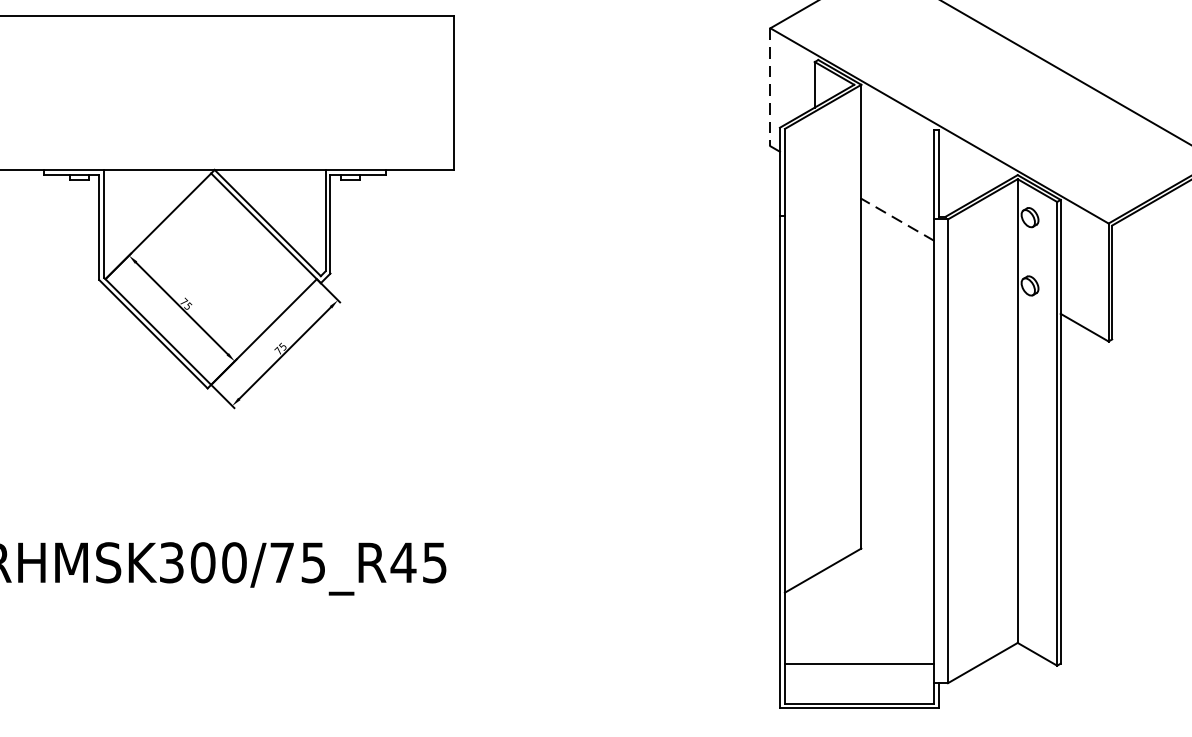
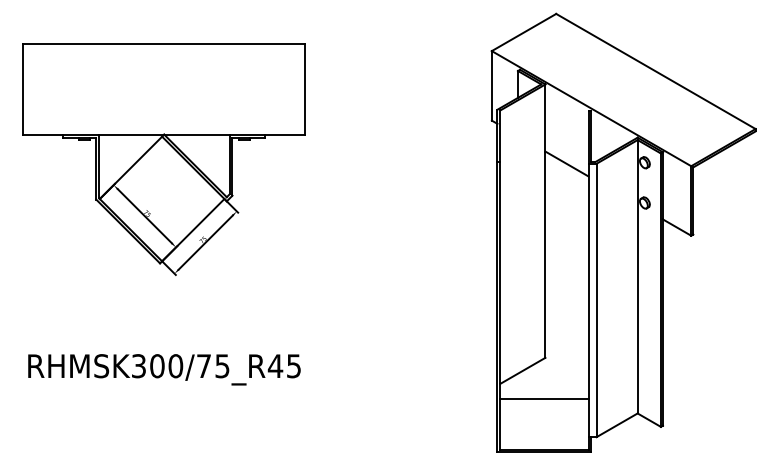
line: (769, 86) -> (491, 85), dashed -> solid
line: (897, 220) -> (566, 164), dashed -> solid
line: (859, 663) -> (544, 398), moved

